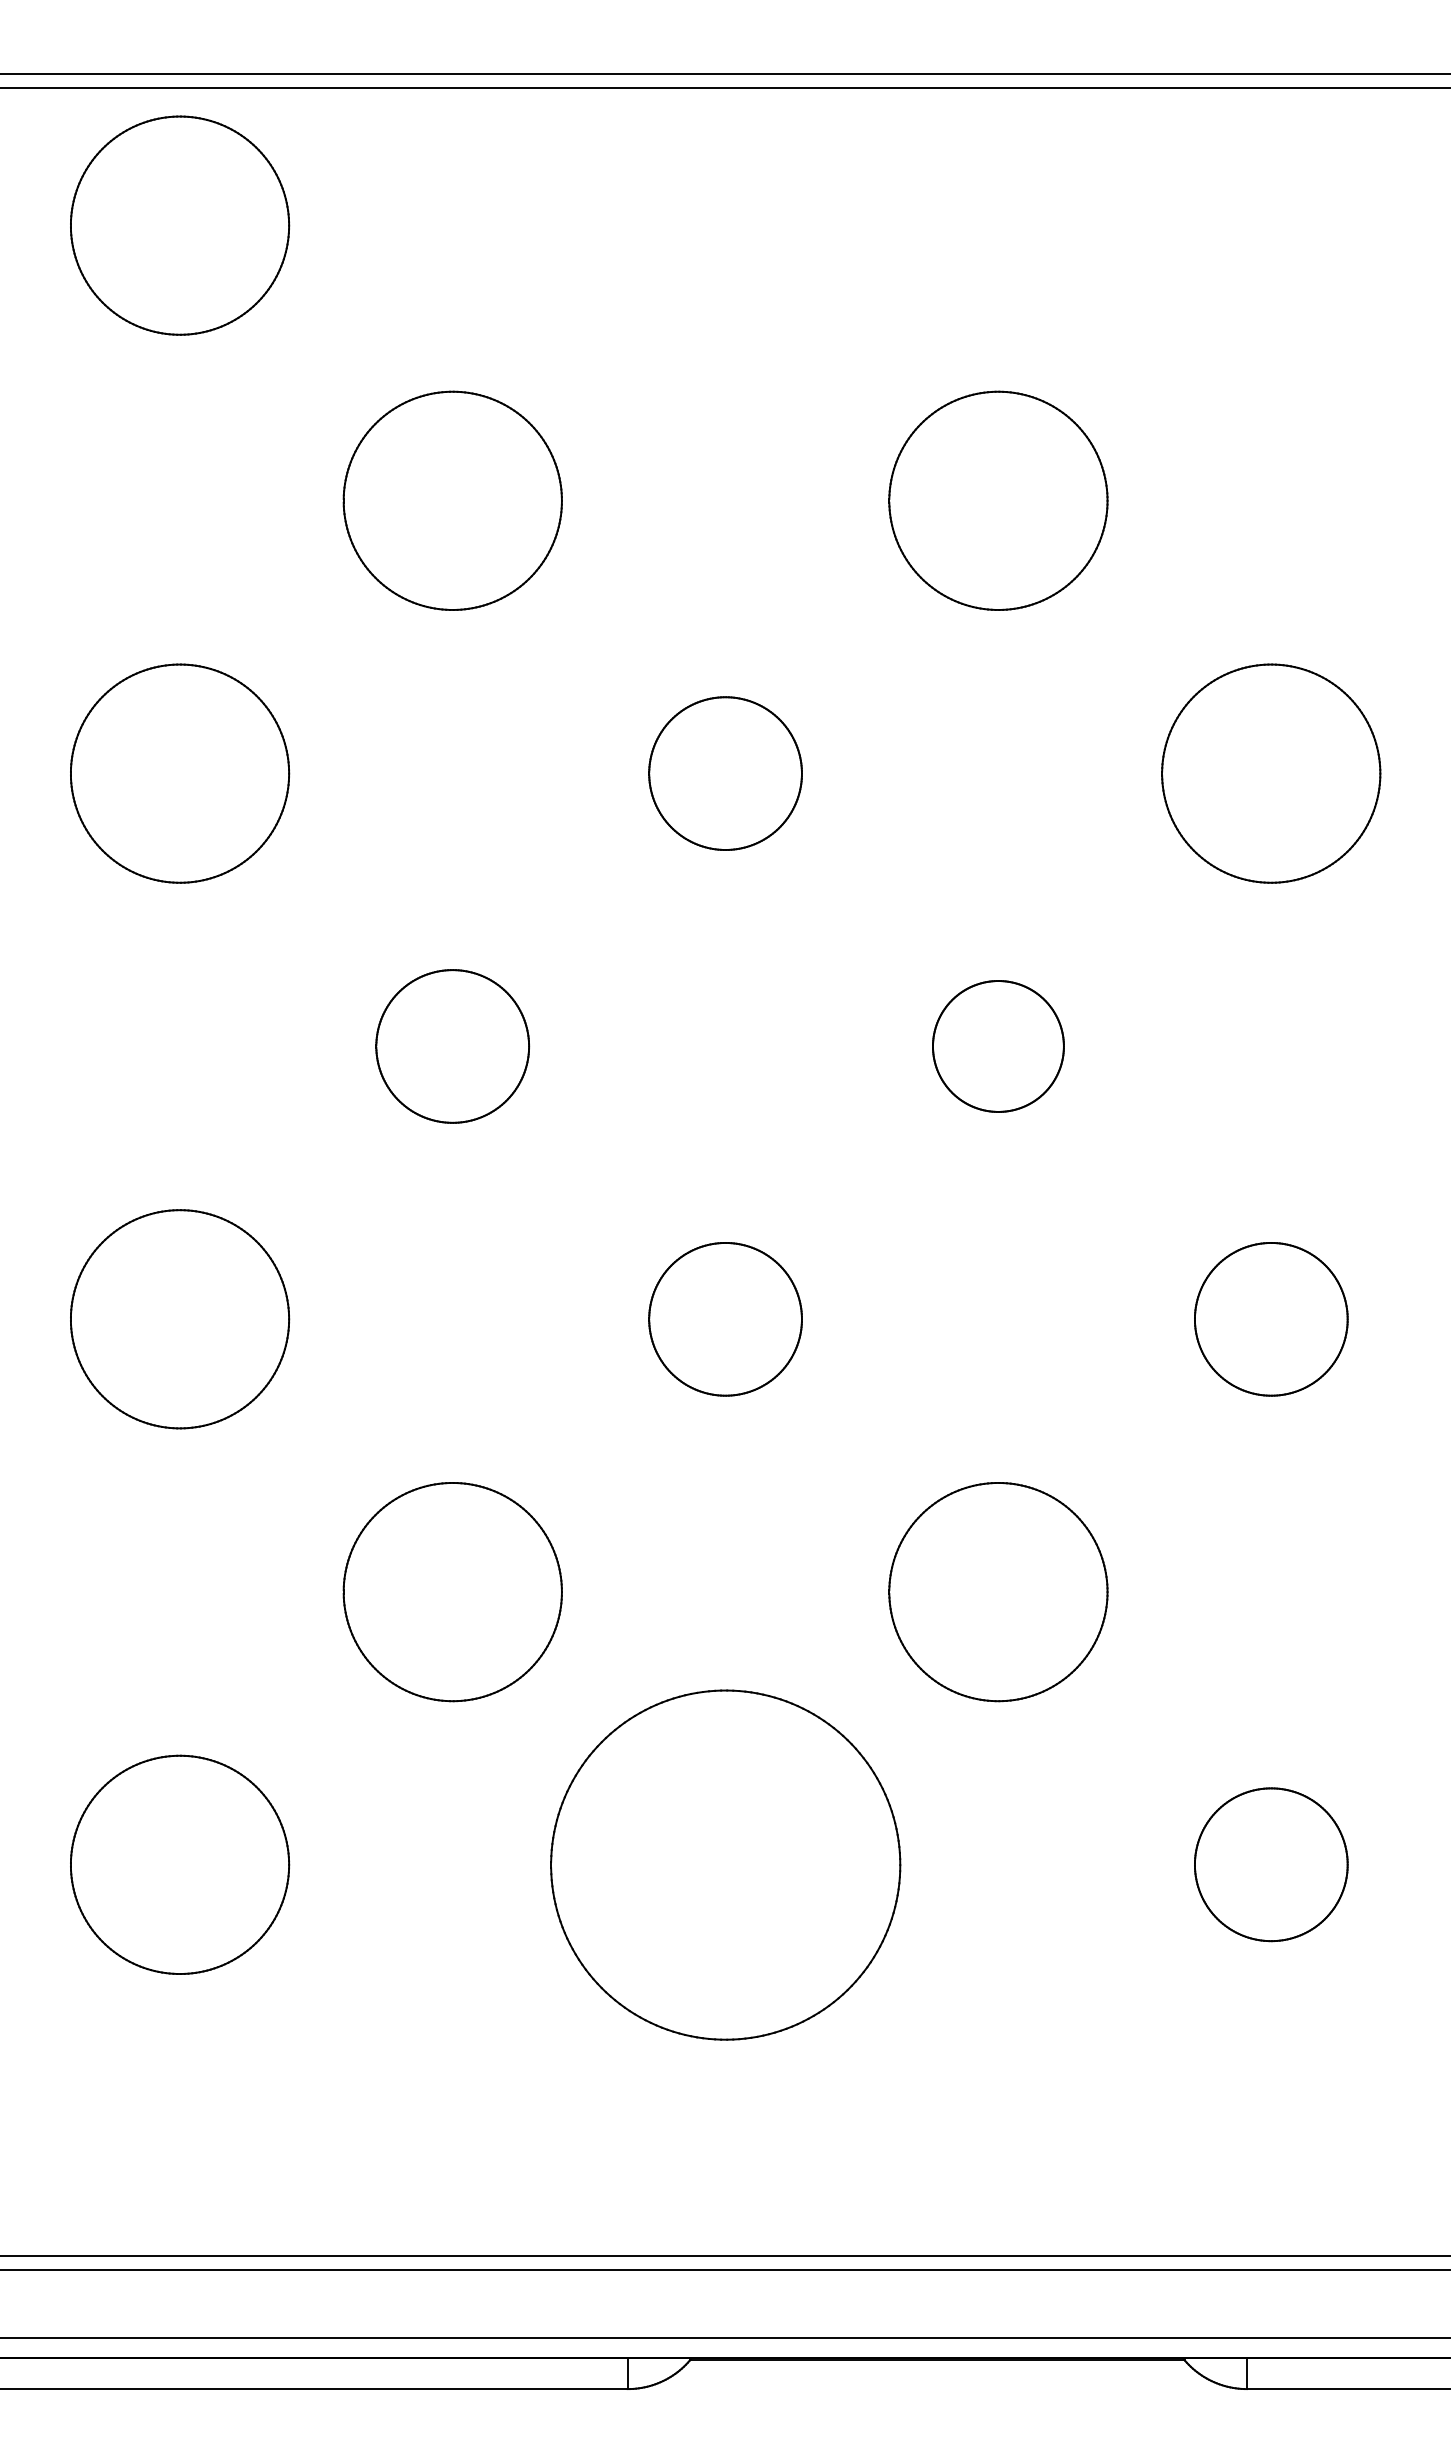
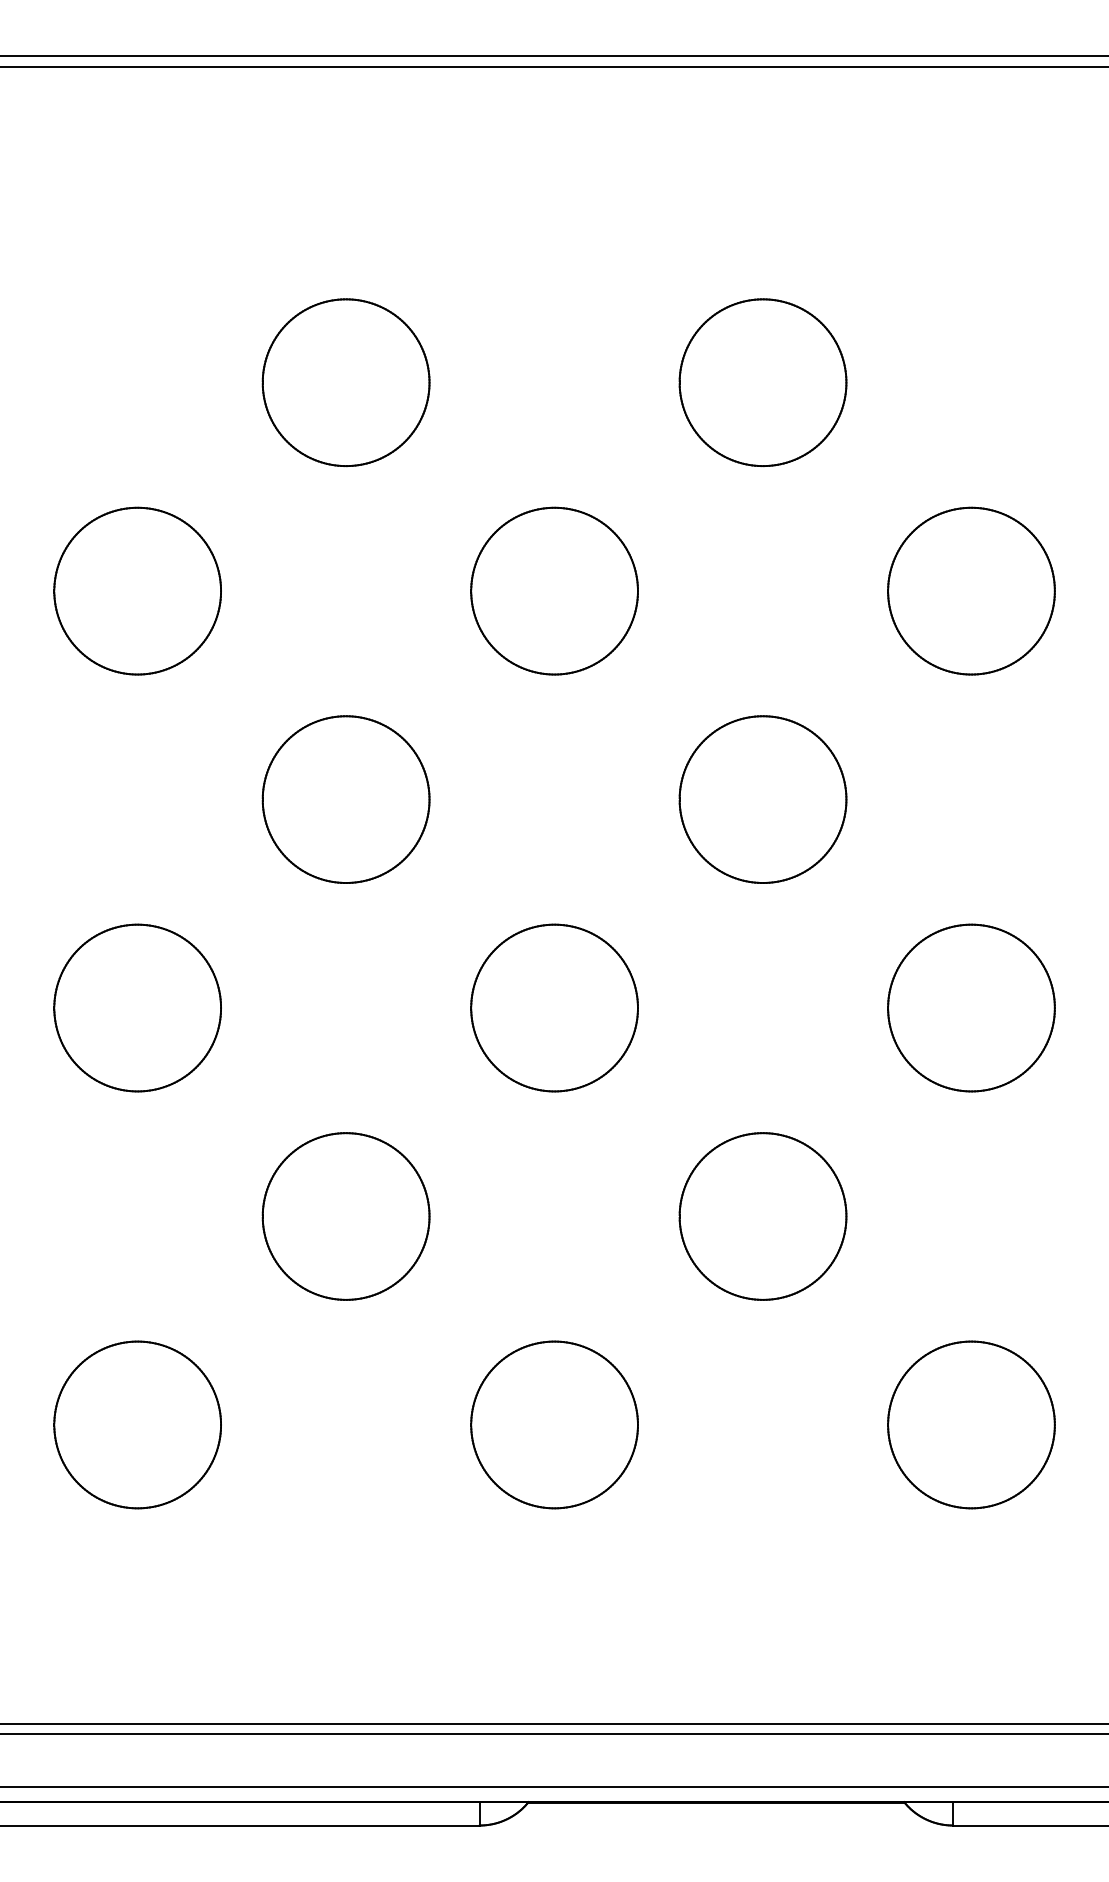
part: (180, 225) -> (138, 172), removed
part: (725, 773) -> (554, 591), size x1.43
part: (452, 1046) -> (345, 799), size x1.43
part: (998, 1046) -> (763, 799), size x1.67
part: (725, 1319) -> (554, 1008), size x1.43
part: (1271, 1319) -> (971, 1008), size x1.43
part: (725, 1864) -> (554, 1424), size x0.62
part: (1271, 1864) -> (971, 1424), size x1.43

